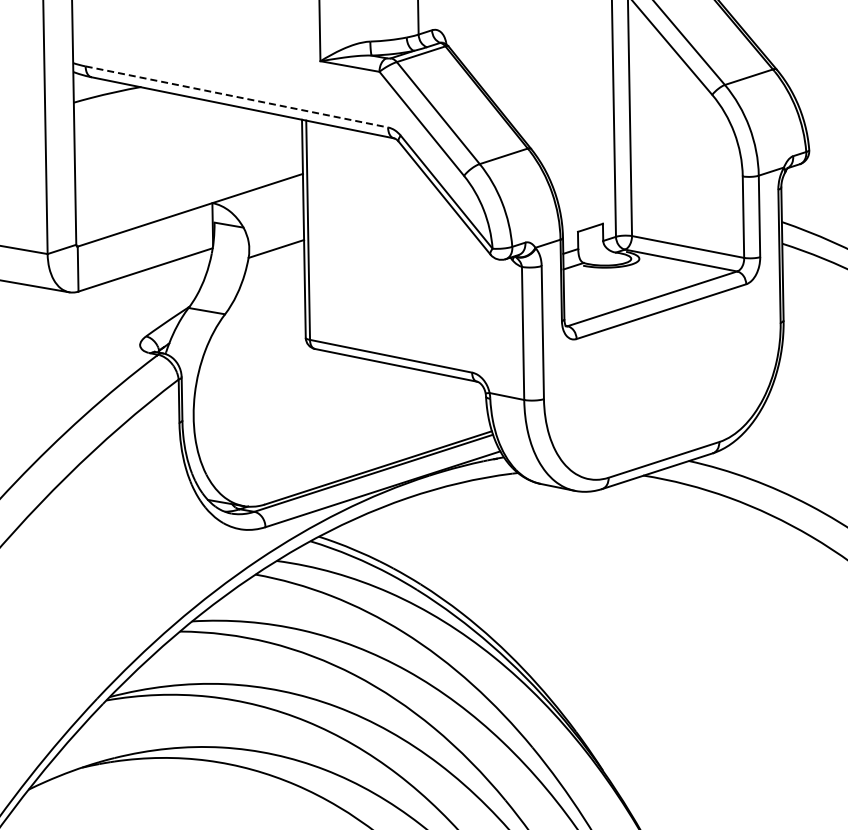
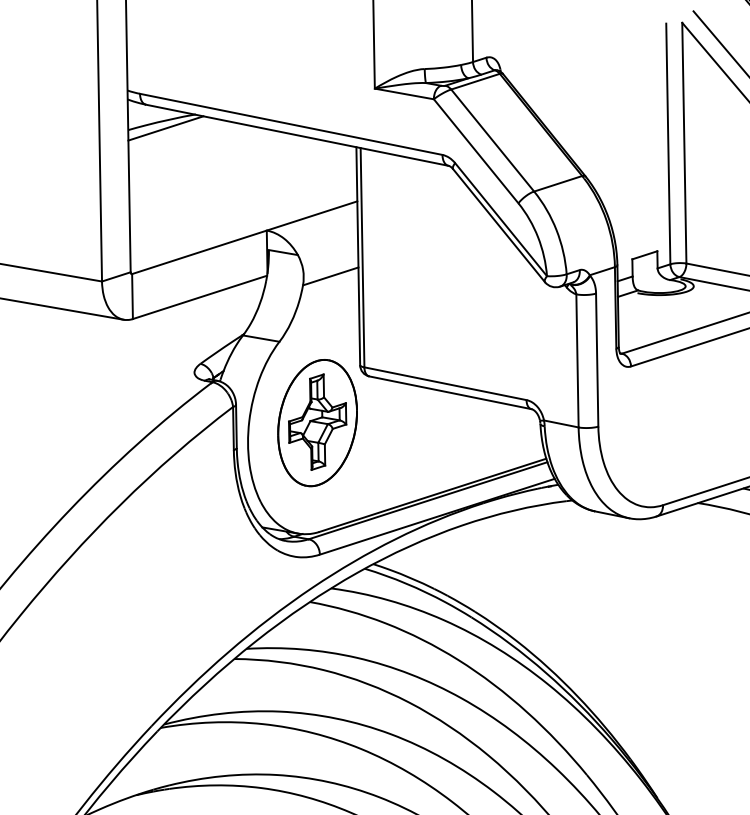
line: (237, 97) -> (291, 124), dashed -> solid
line: (111, 100) -> (165, 127), added
part: (262, 395) -> (316, 422), added

